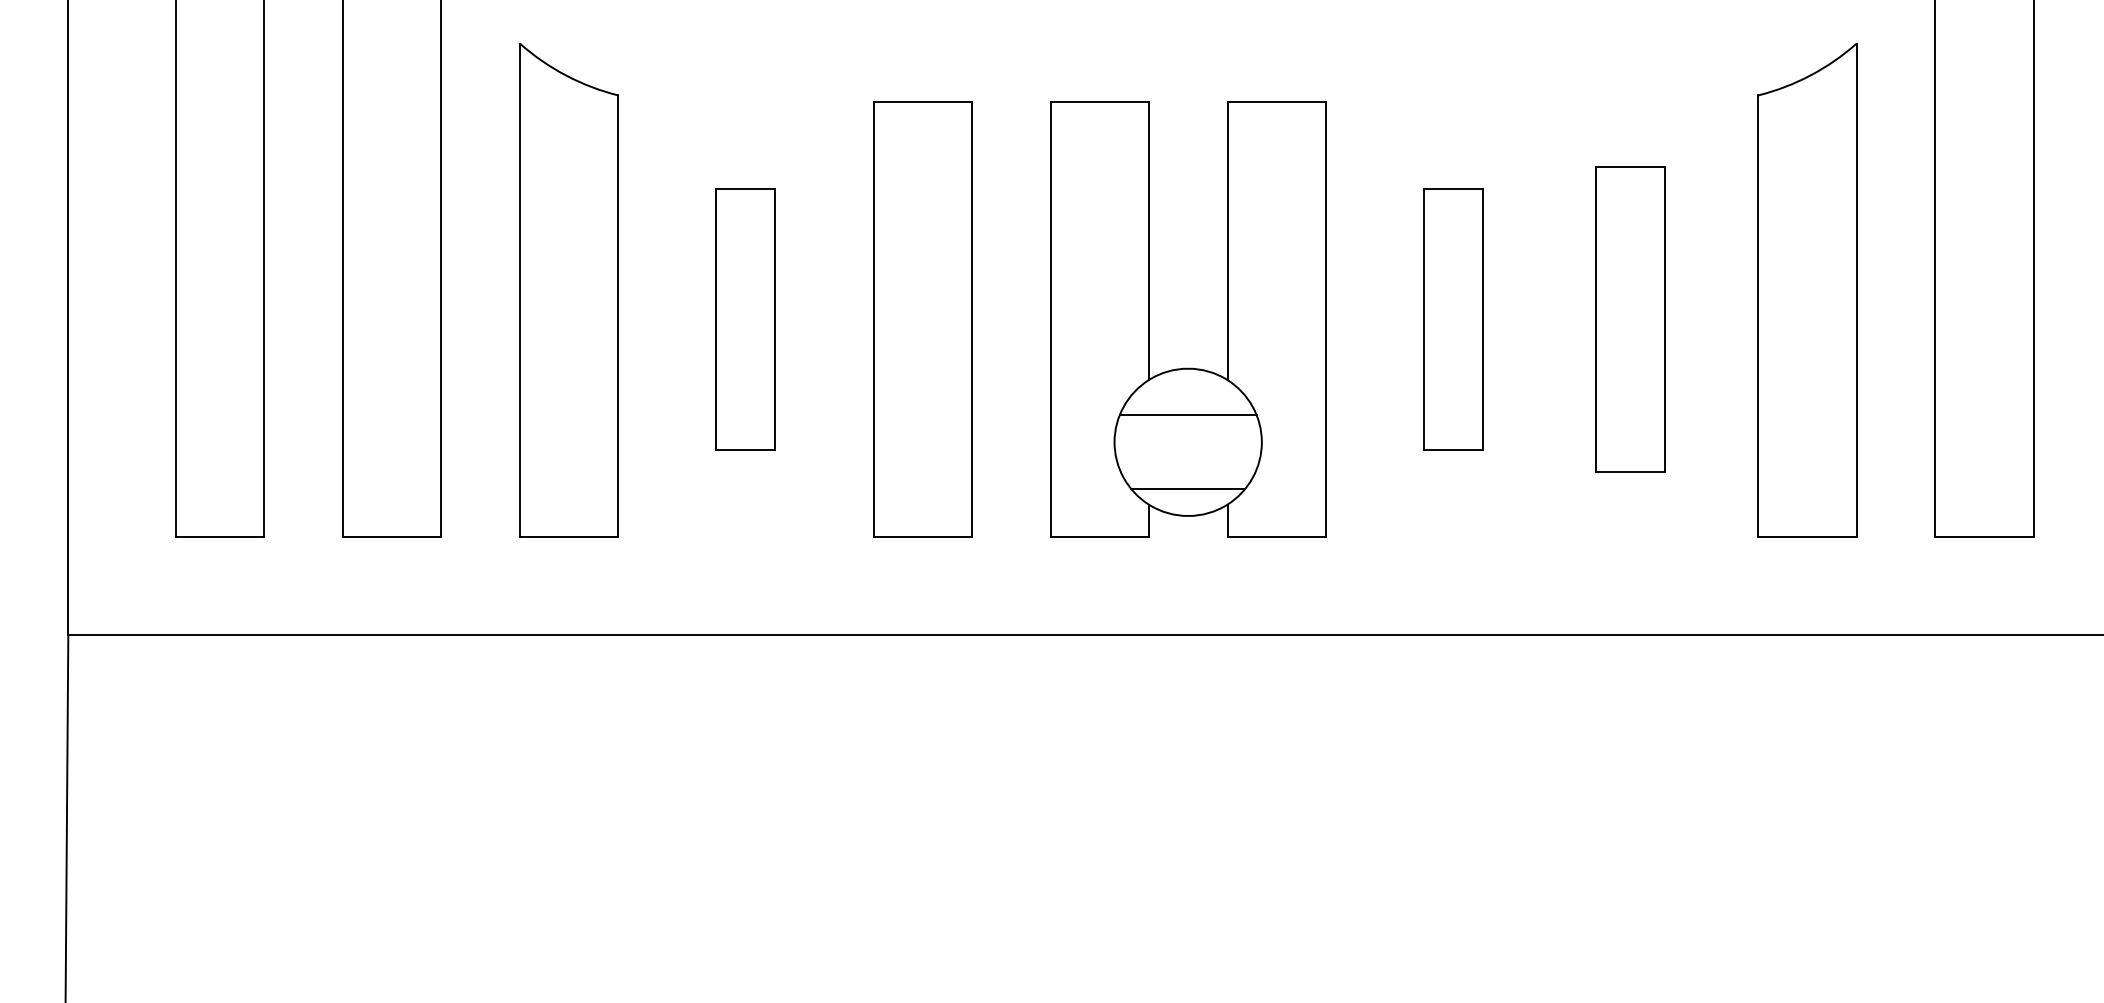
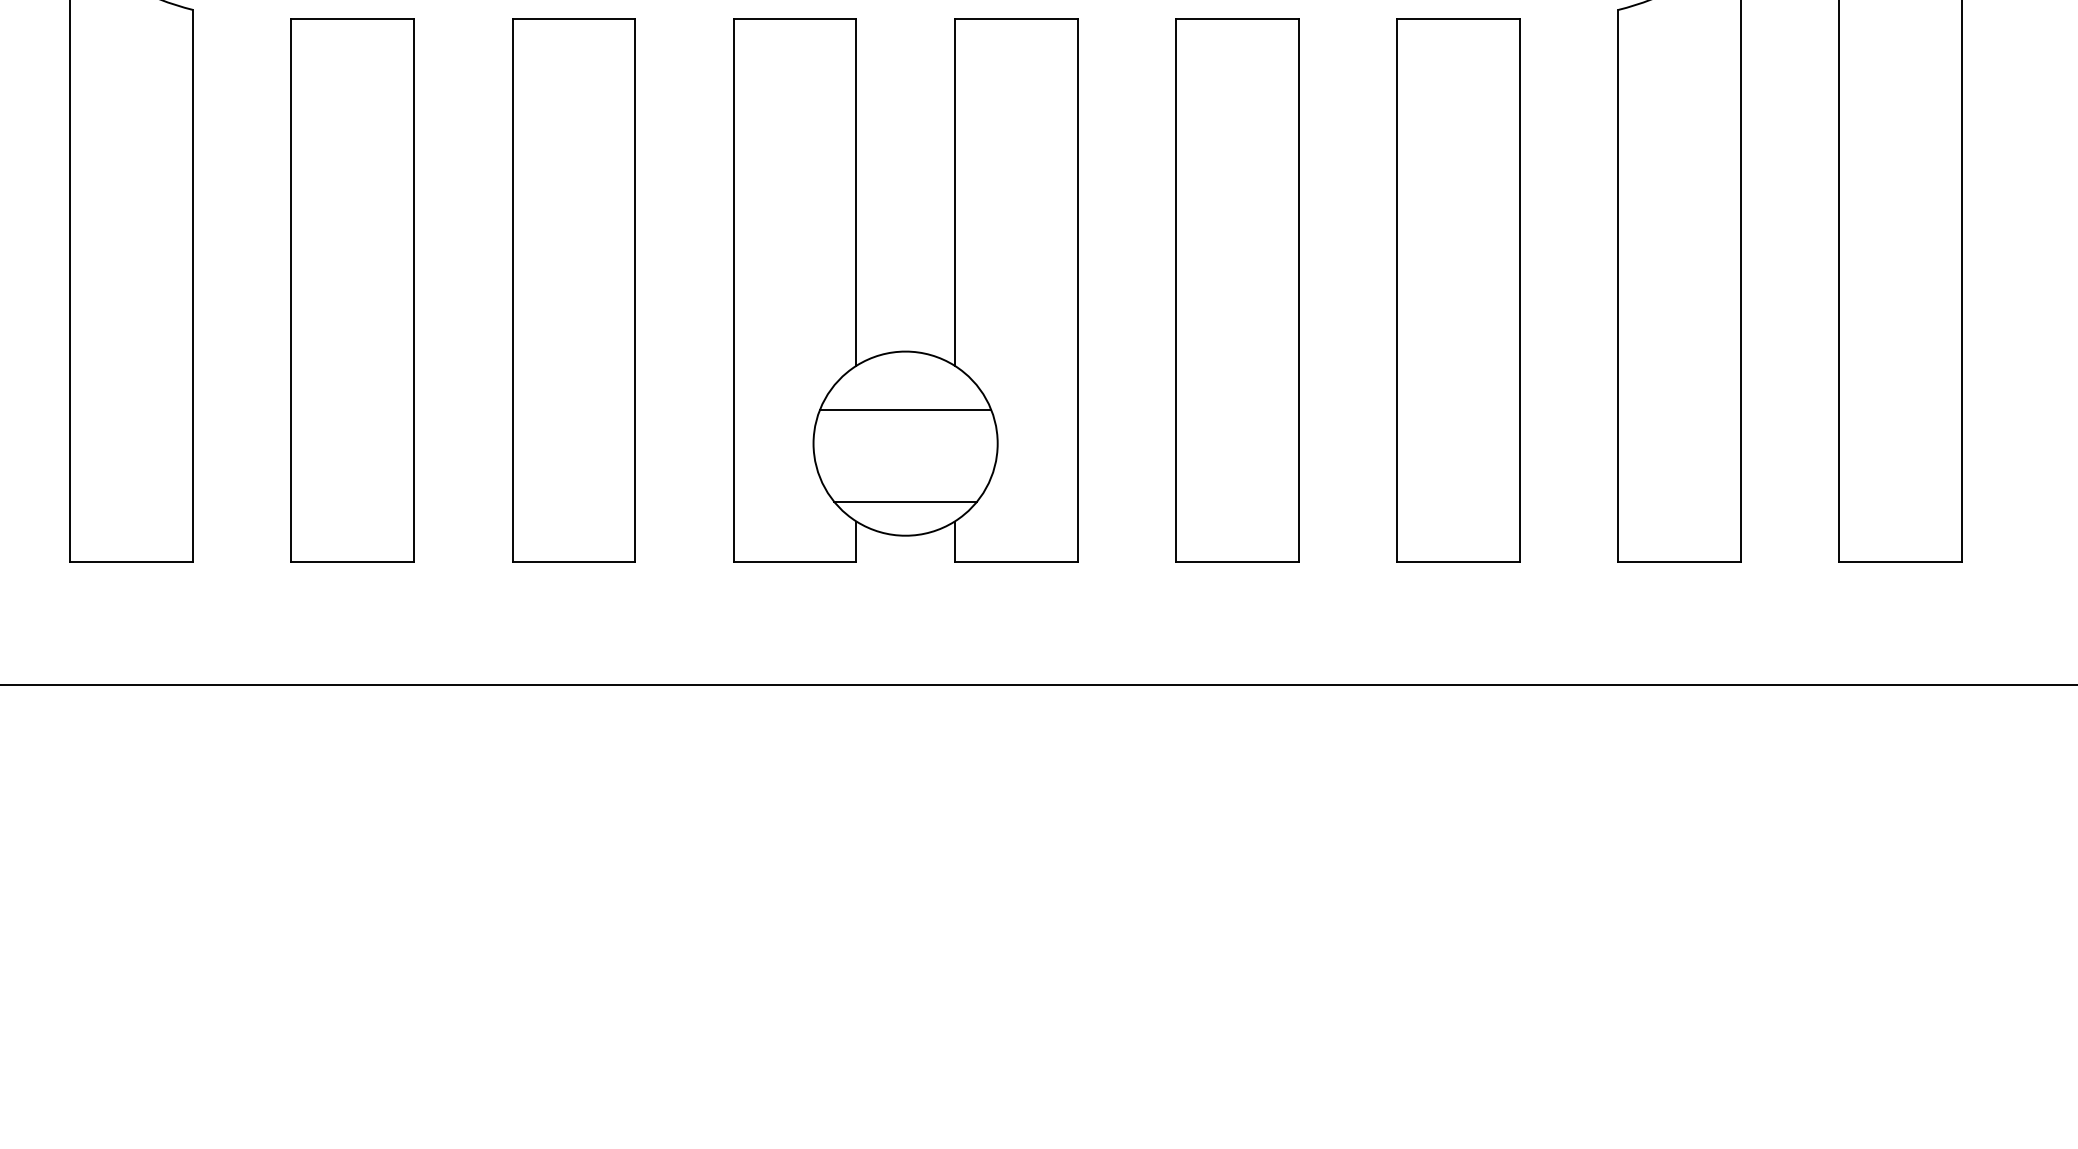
part: (745, 319) -> (352, 290), size x1.67
part: (1453, 319) -> (1237, 290), size x1.67
part: (1630, 319) -> (1458, 290), size x1.43

